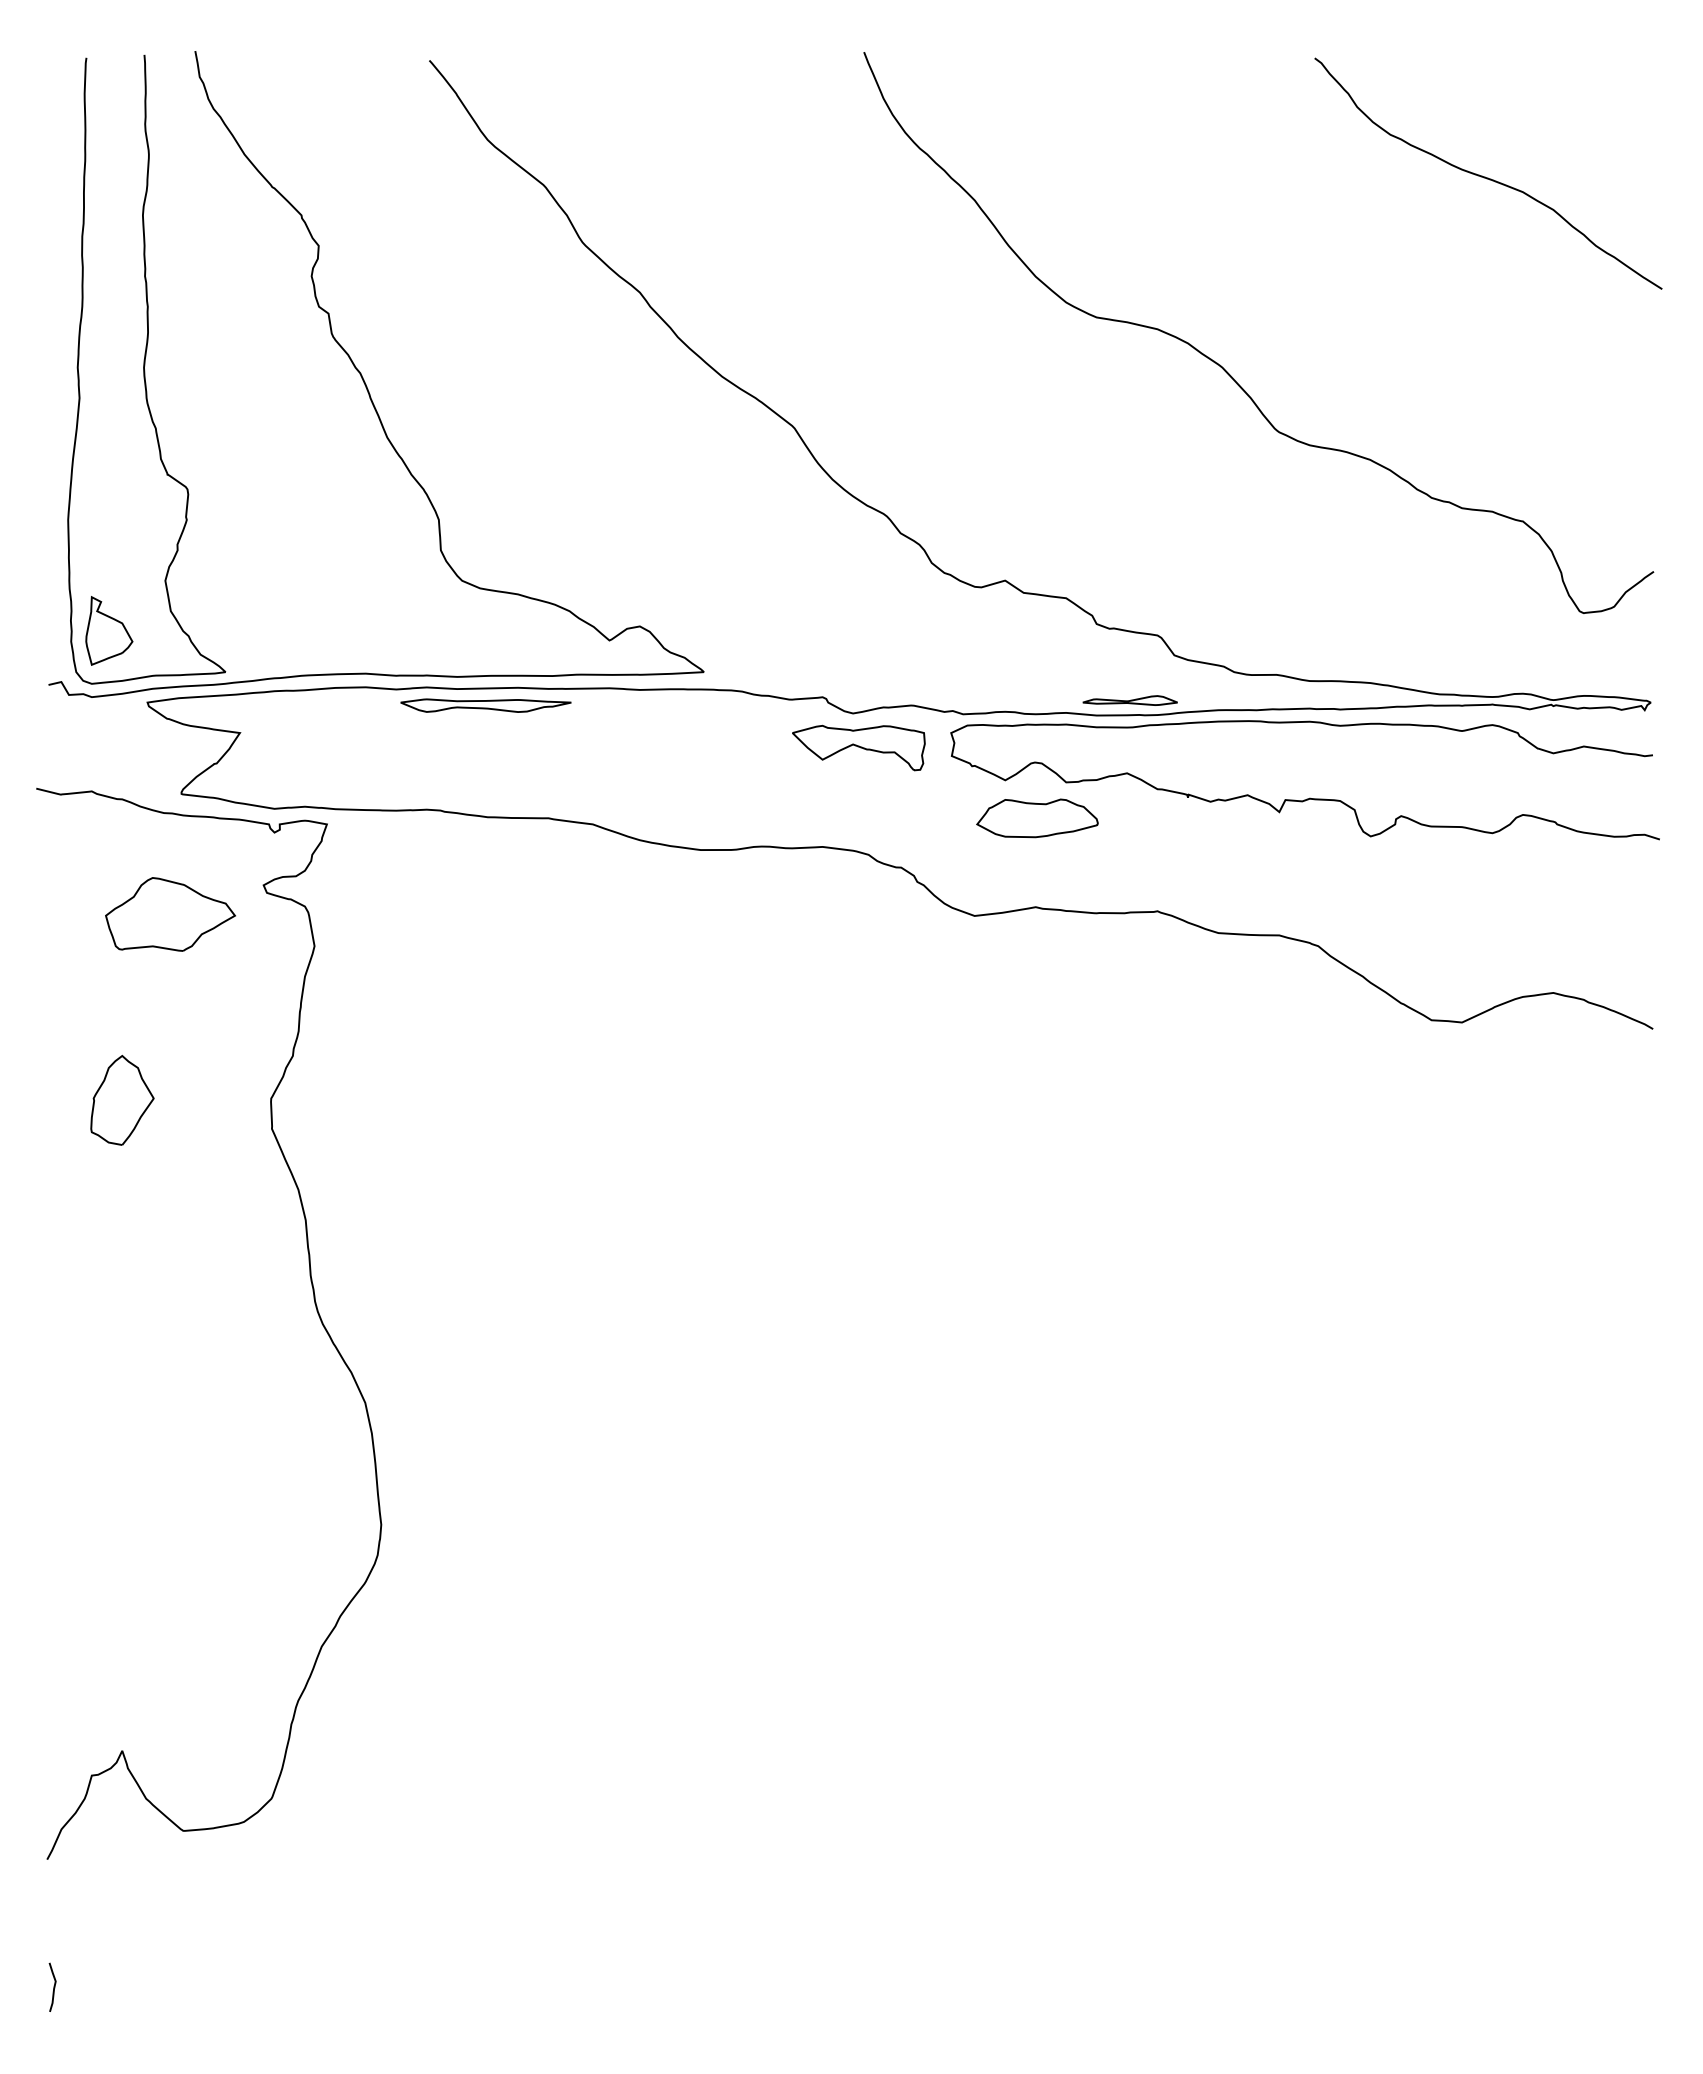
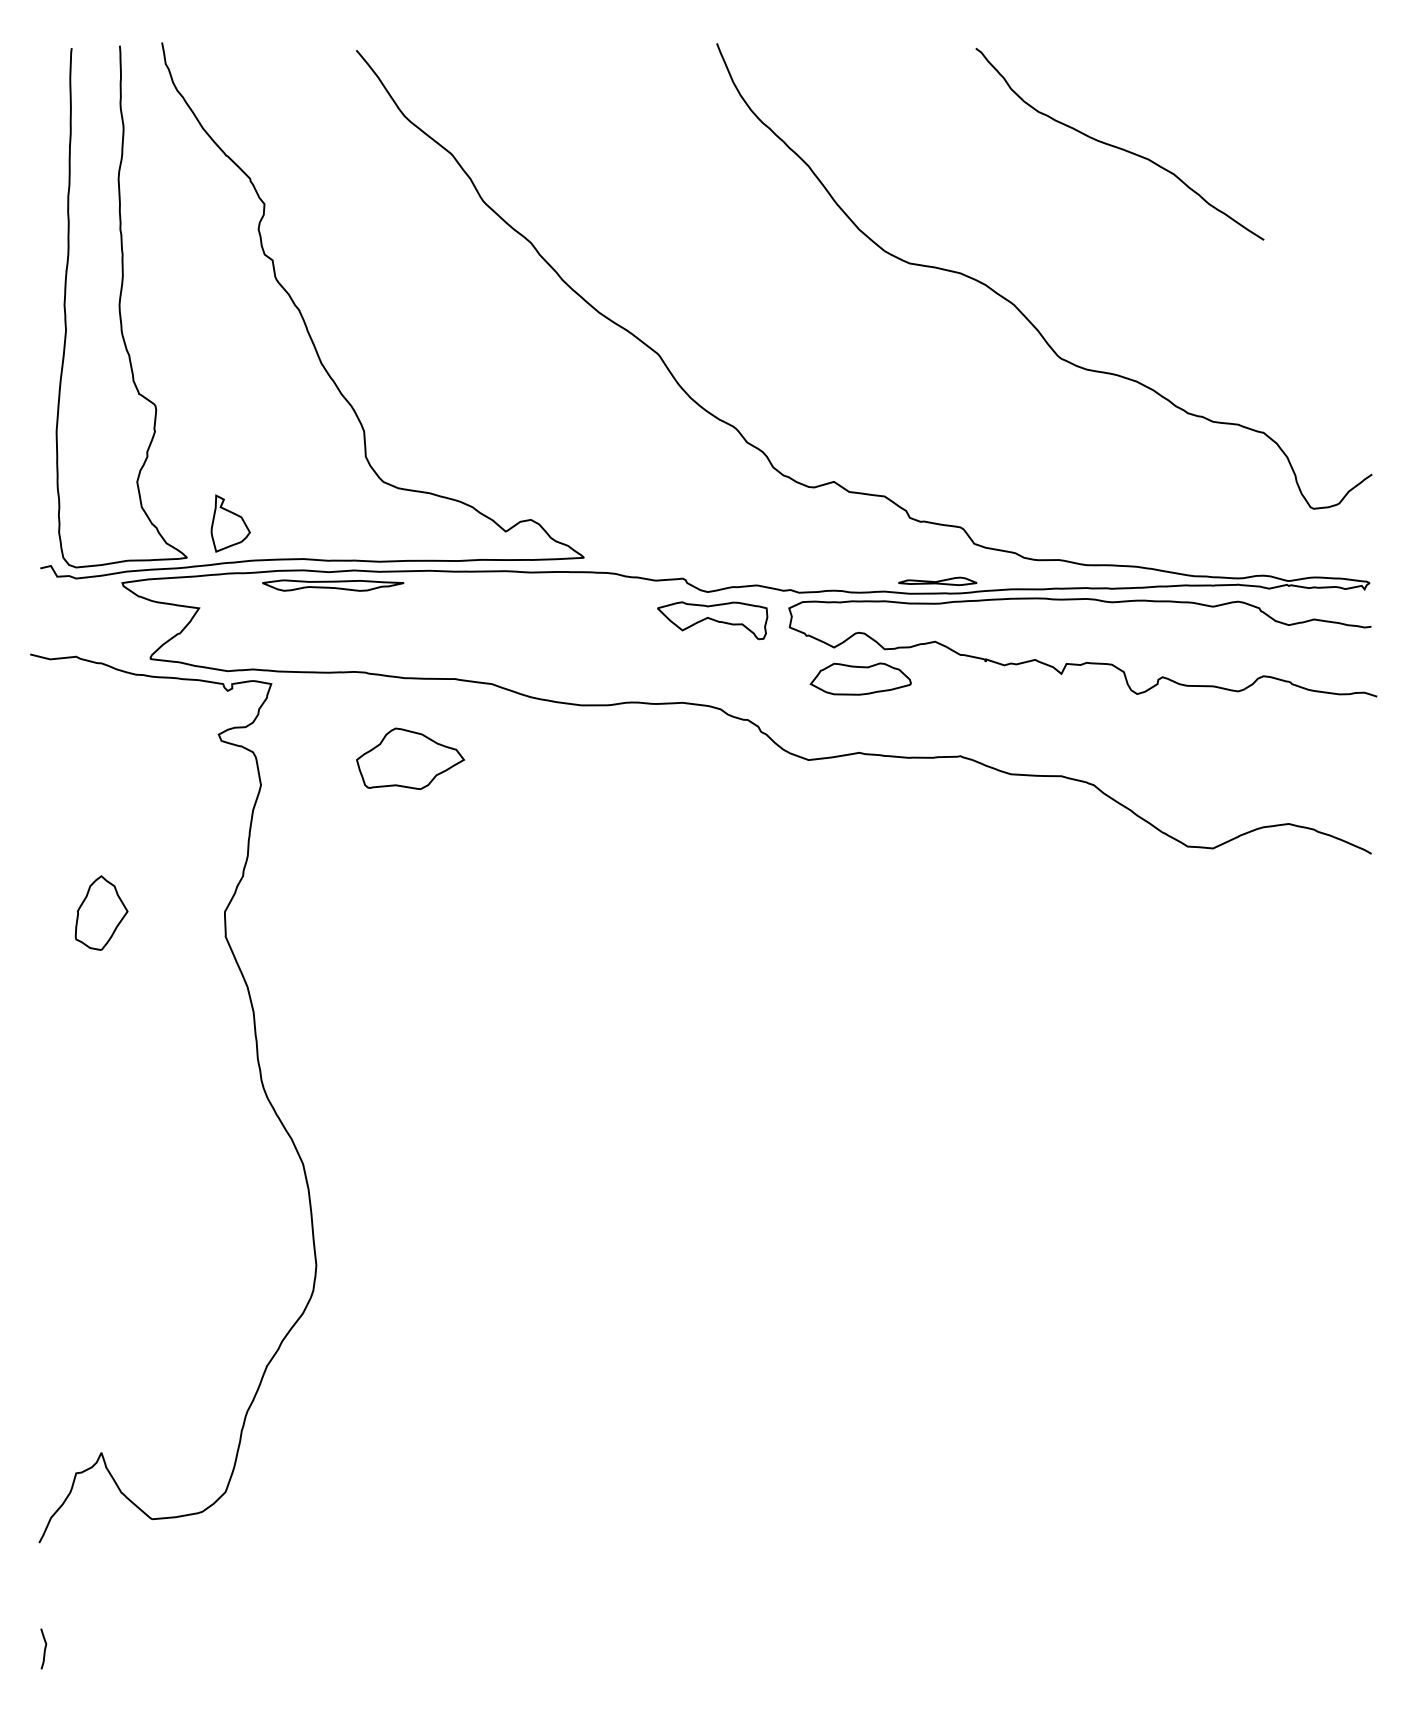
curve: (1485, 176) -> (1117, 146), moved
part: (109, 630) -> (230, 523), moved
part: (486, 705) -> (333, 585), moved
part: (170, 914) -> (410, 758), moved

